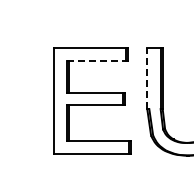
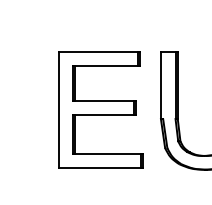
line: (96, 60) -> (105, 65), dashed -> solid
line: (147, 78) -> (161, 85), dashed -> solid

